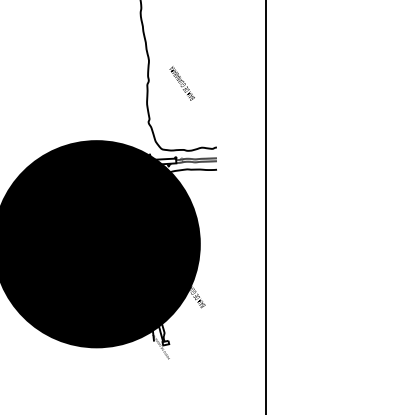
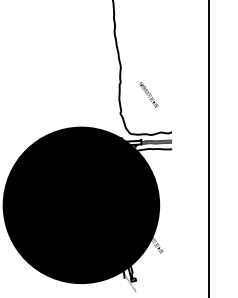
text: (181, 83) -> (148, 94), moved

